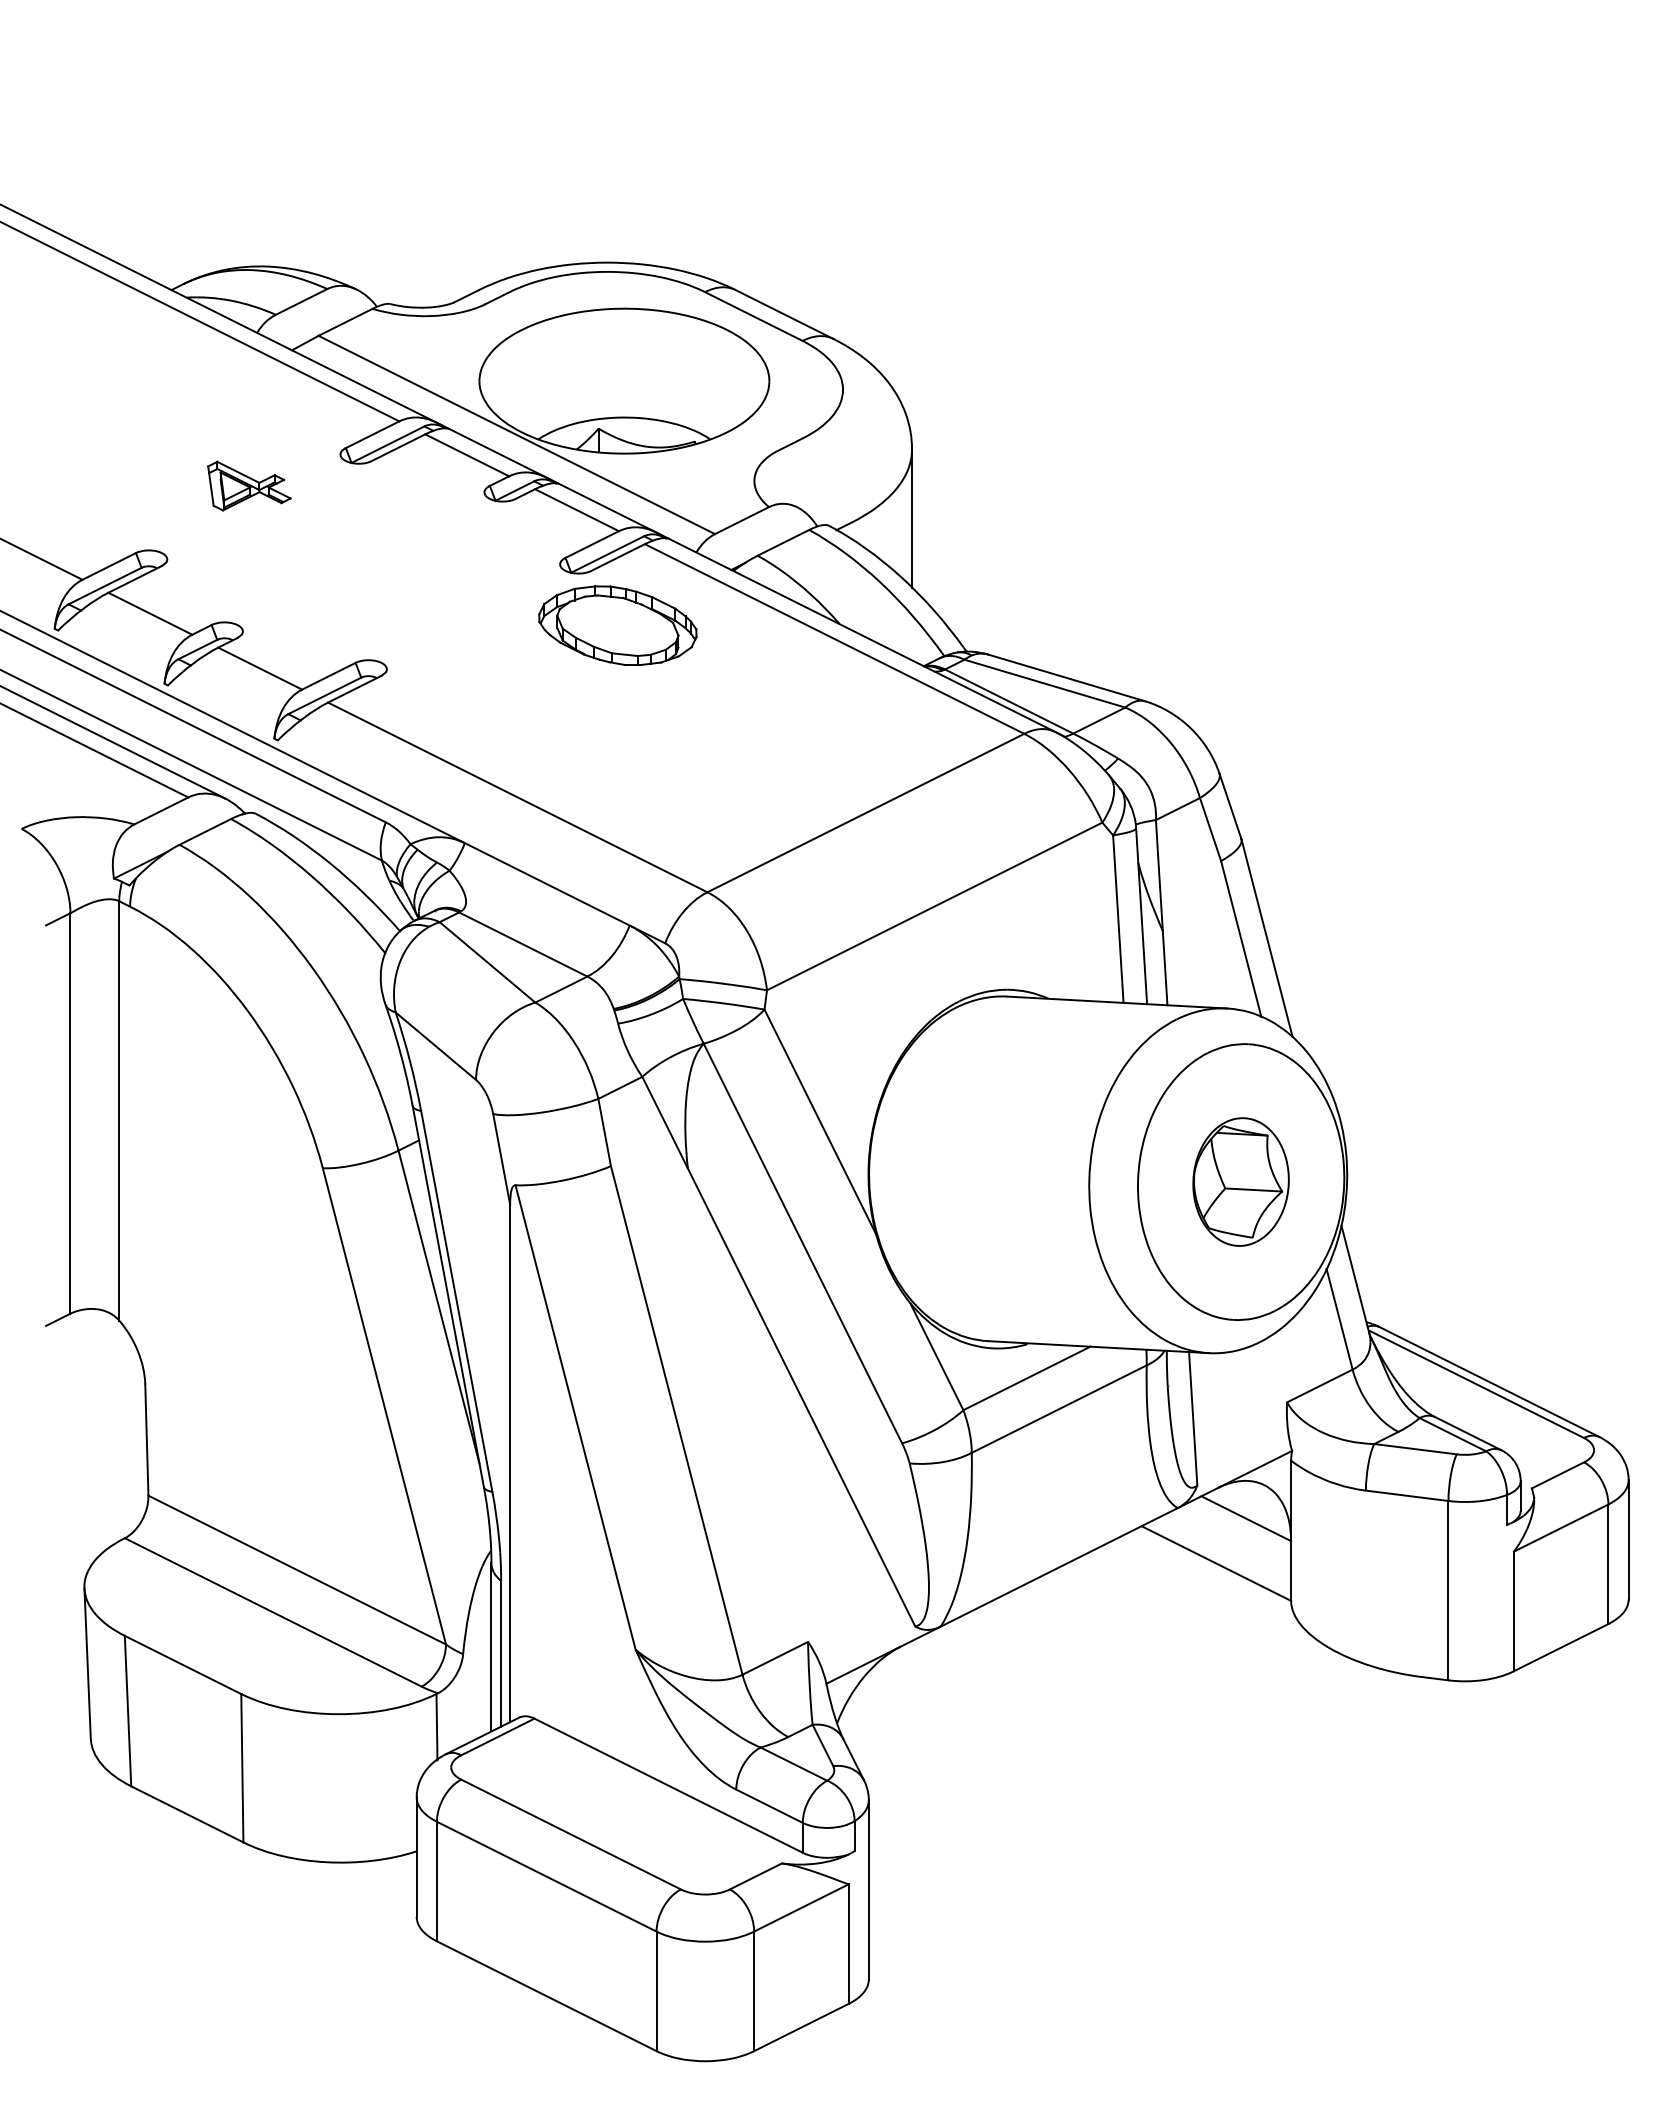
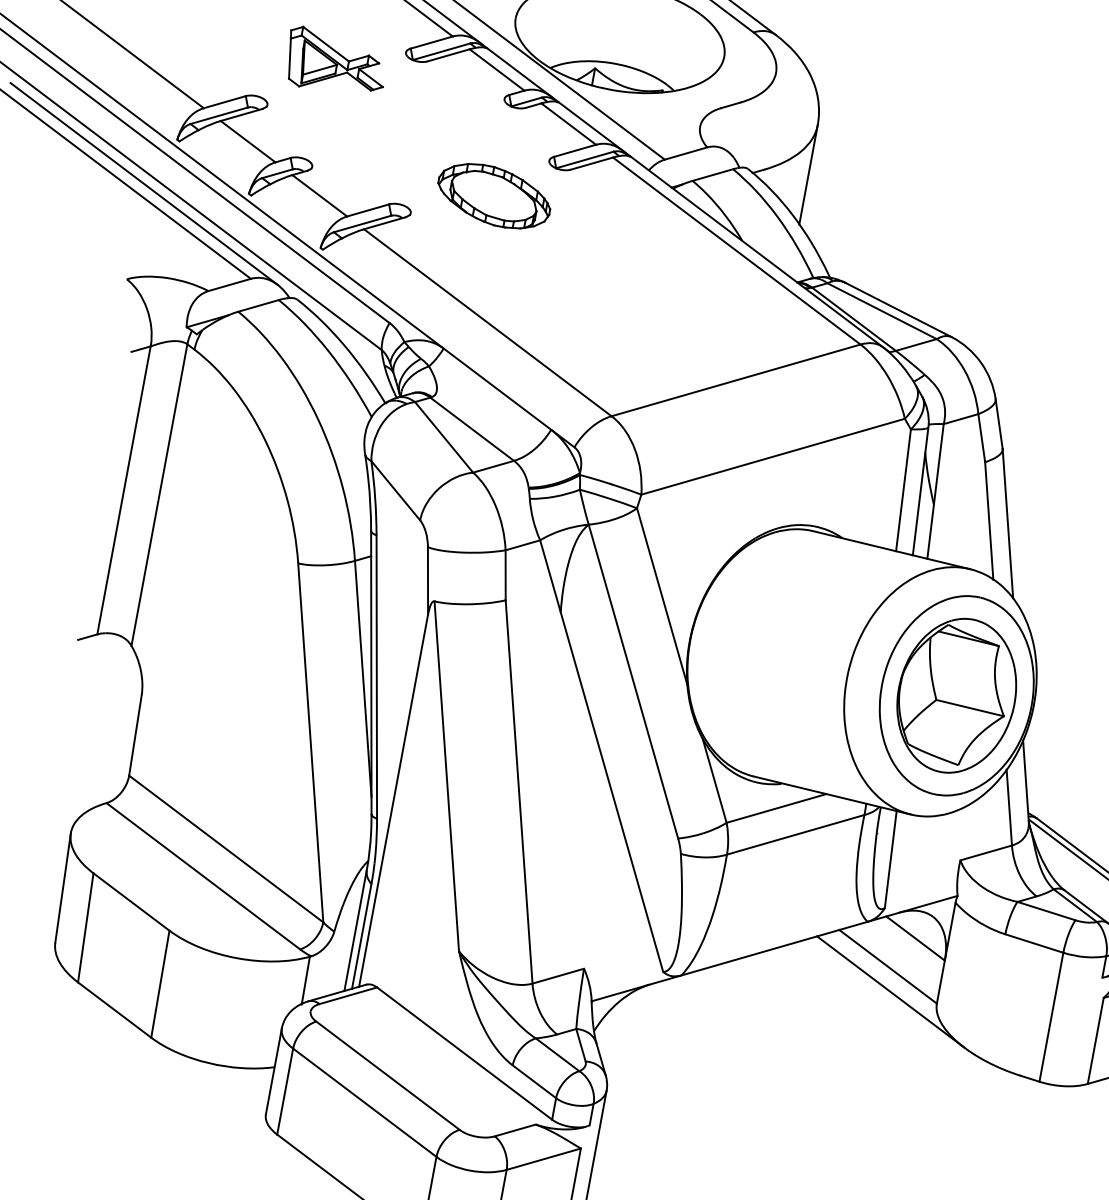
part: (249, 485) -> (336, 62), size x1.67
part: (617, 625) -> (494, 196), moved
part: (1240, 1181) -> (956, 695), size x1.67
line: (1225, 1596) -> (890, 991), added

